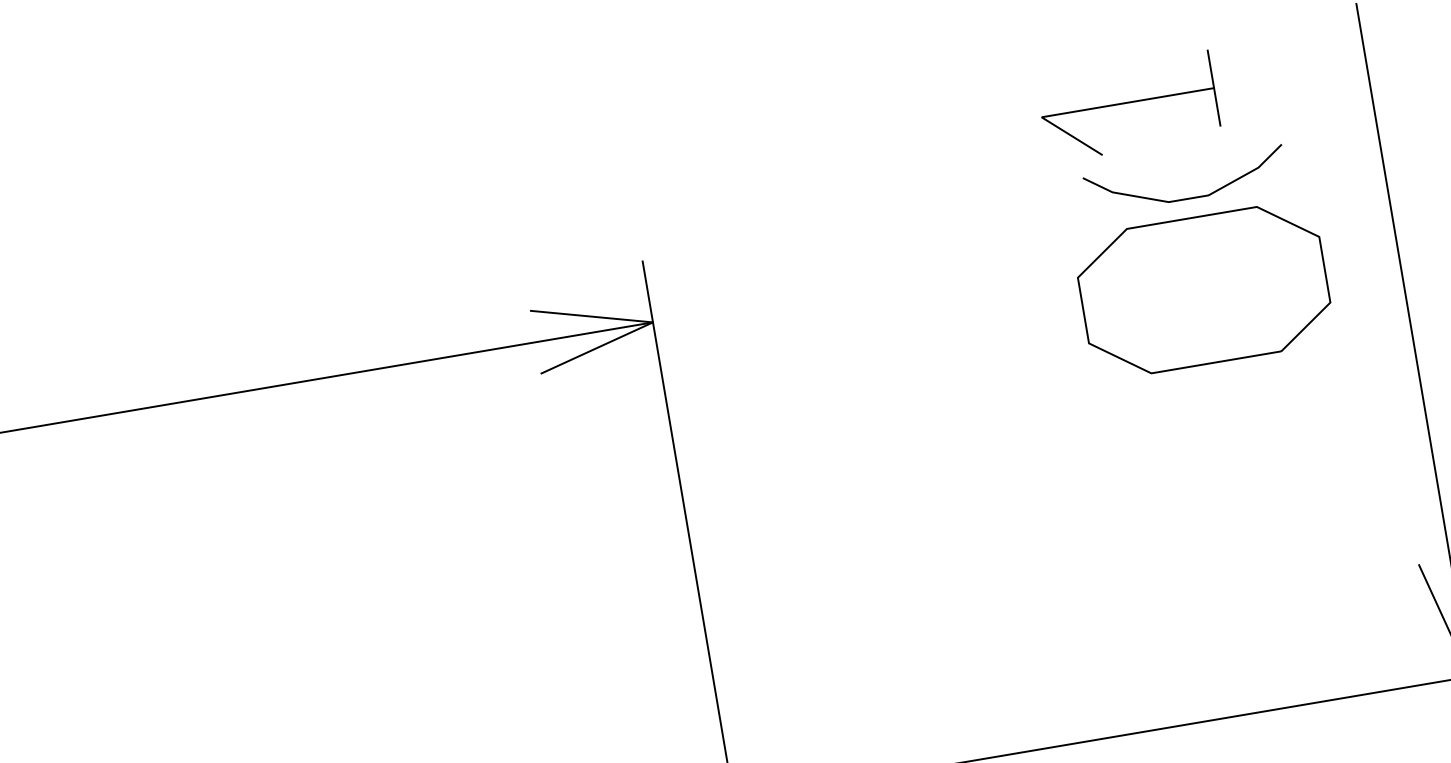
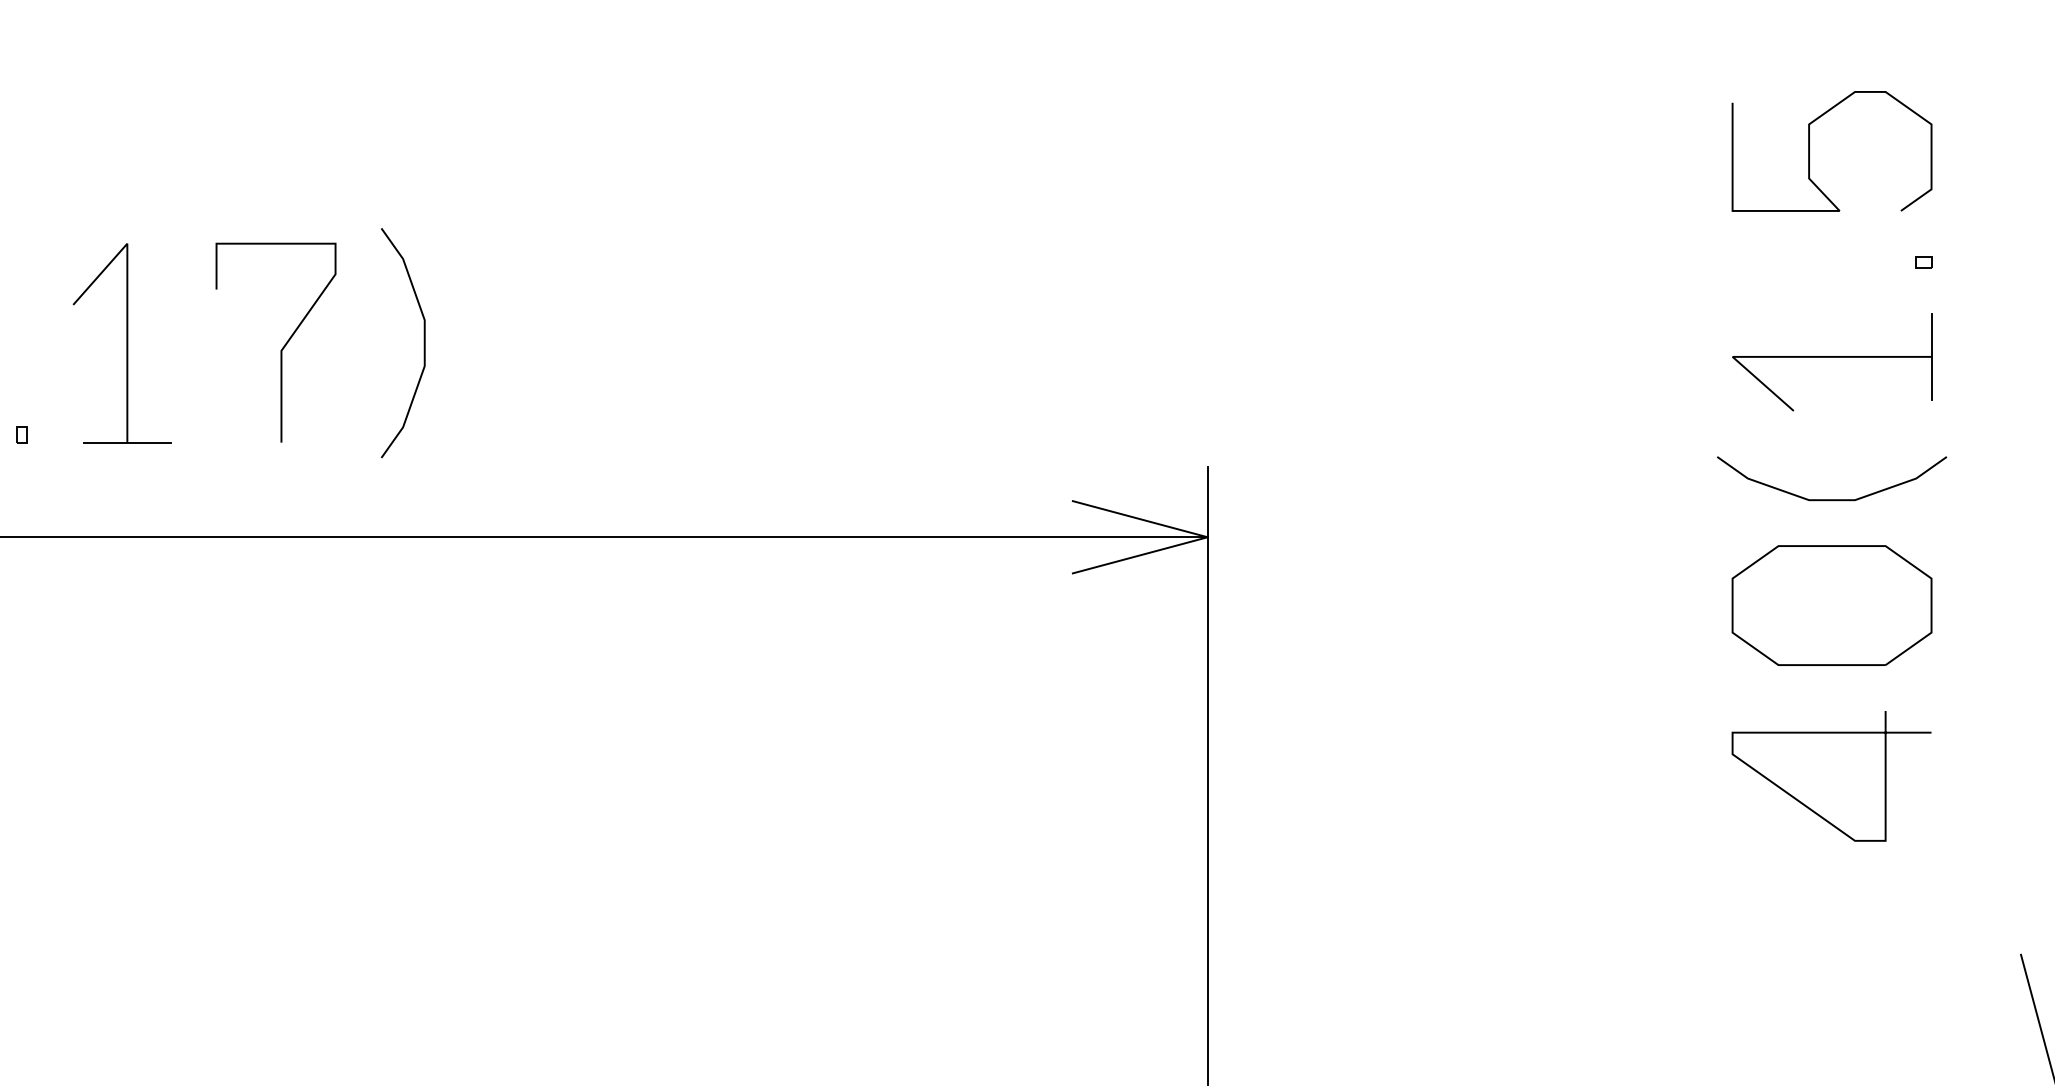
part: (1129, 107) -> (1832, 362), moved
part: (1203, 290) -> (1831, 605), size x0.71
curve: (1216, 468) -> (1811, 808), added

